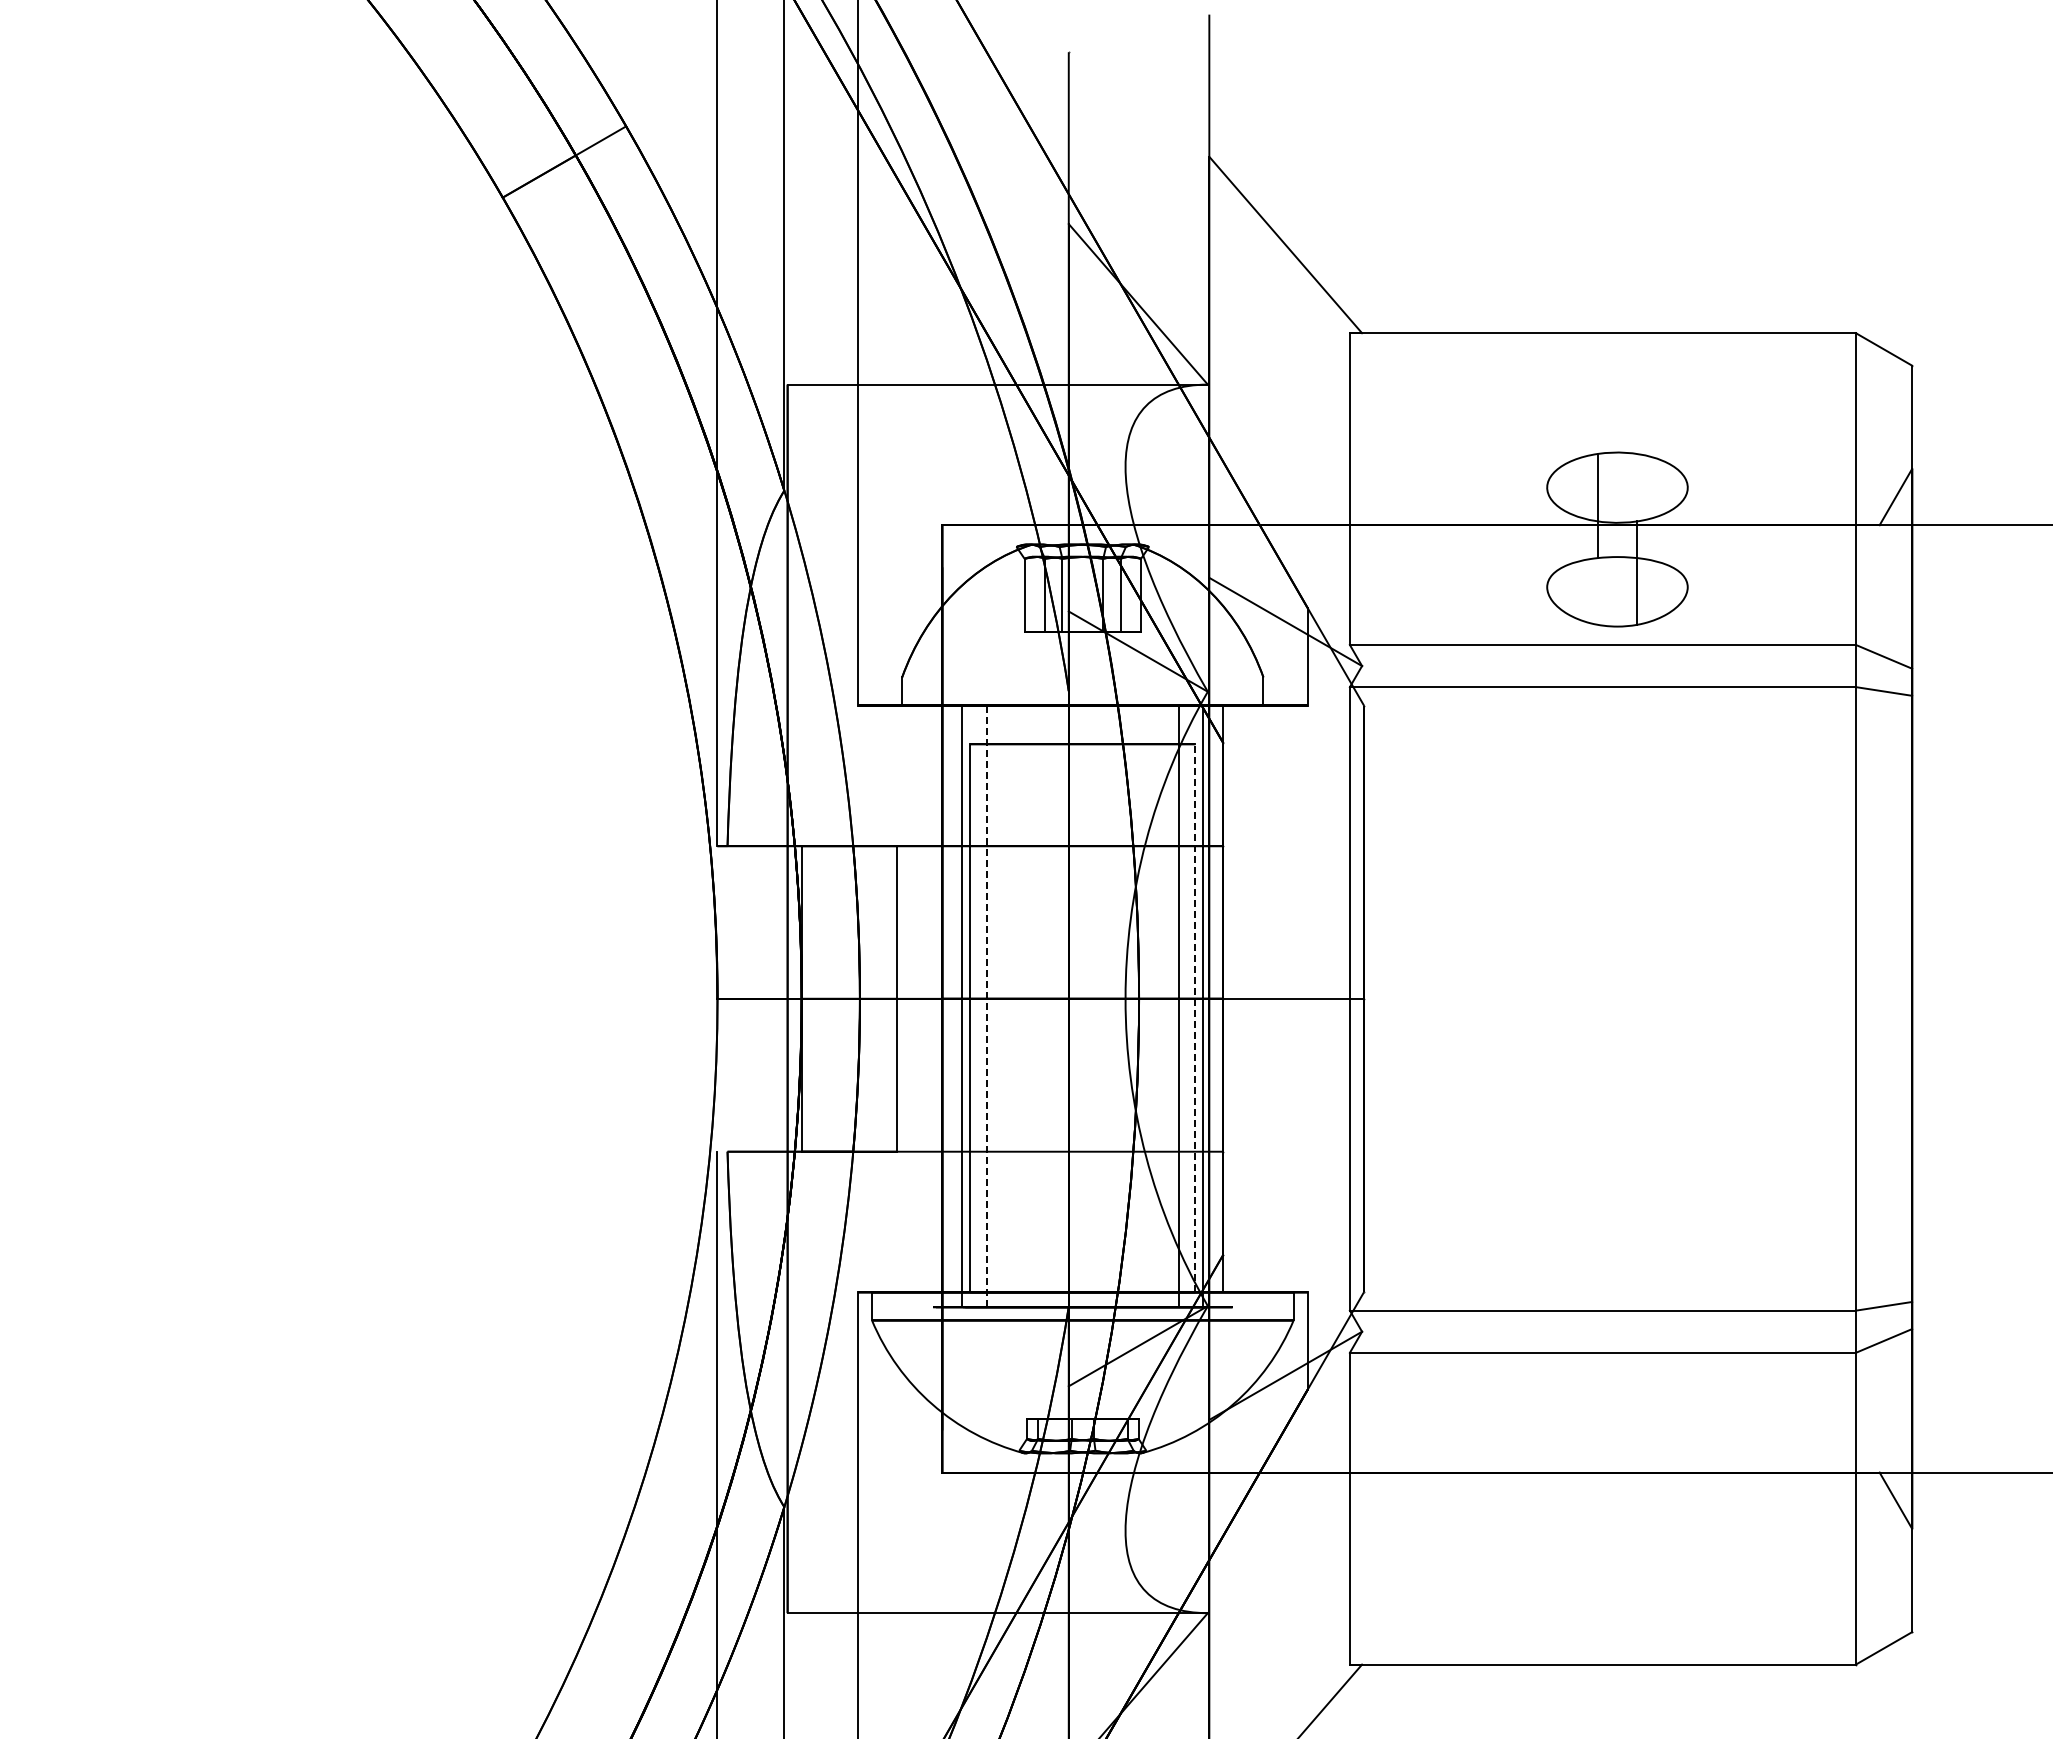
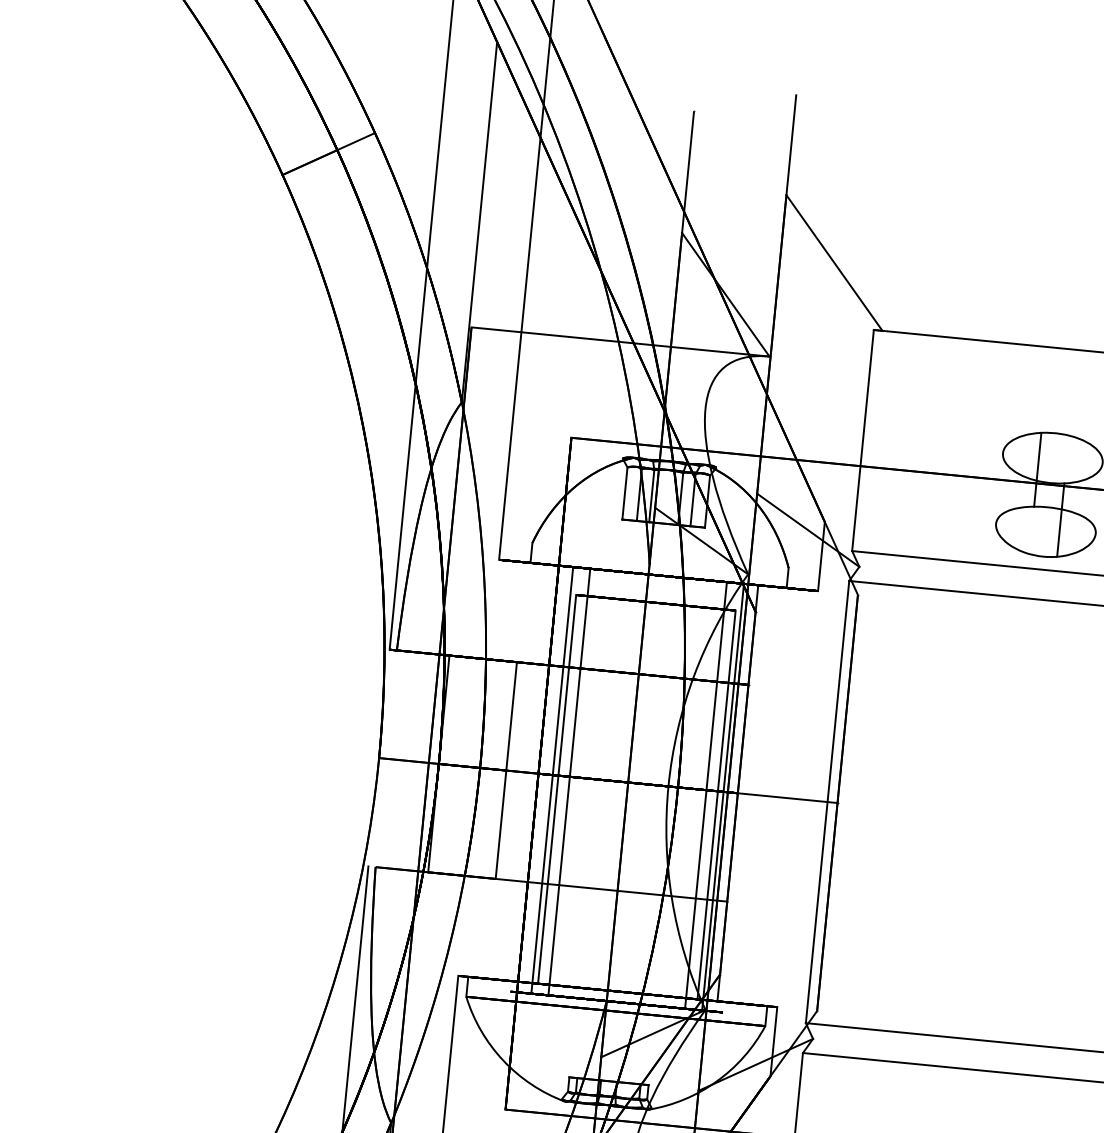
line: (986, 1006) -> (569, 782), dashed -> solid
line: (1195, 1017) -> (716, 804), dashed -> solid

